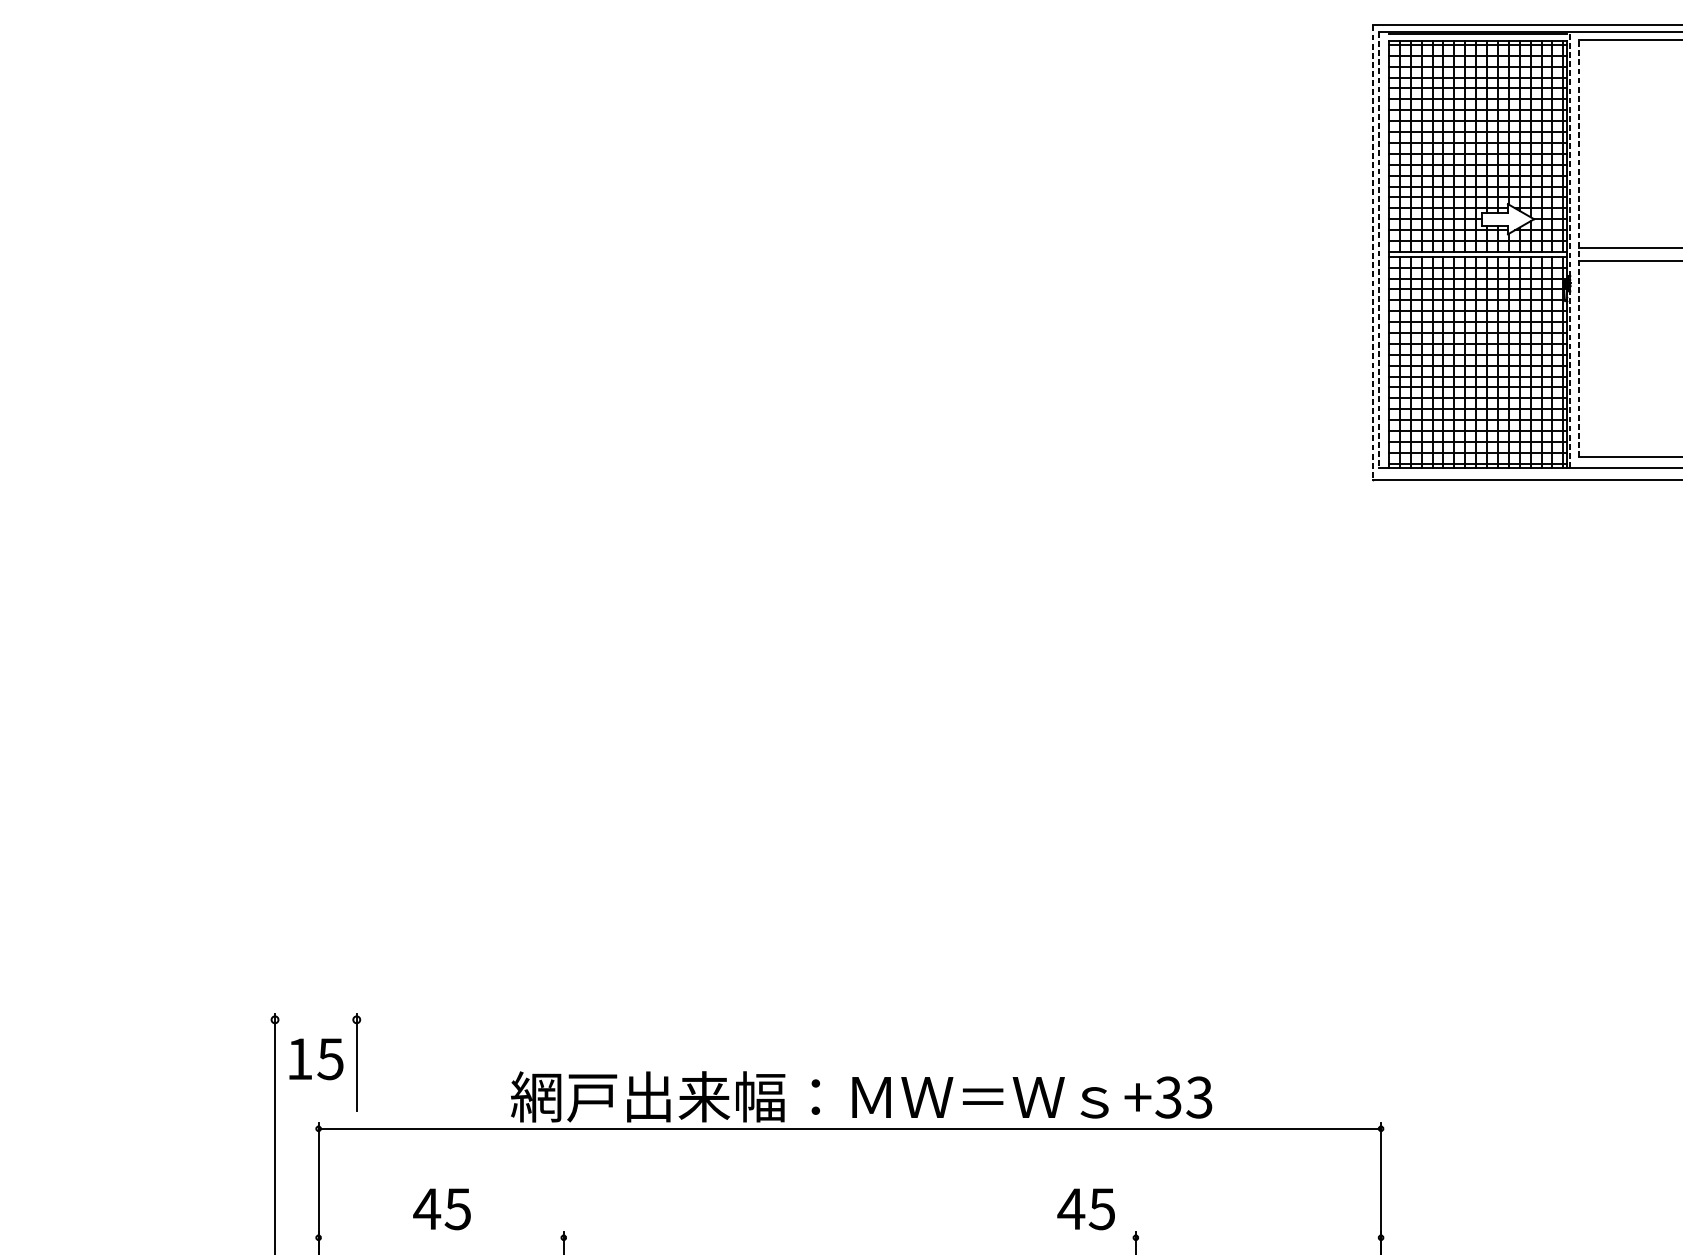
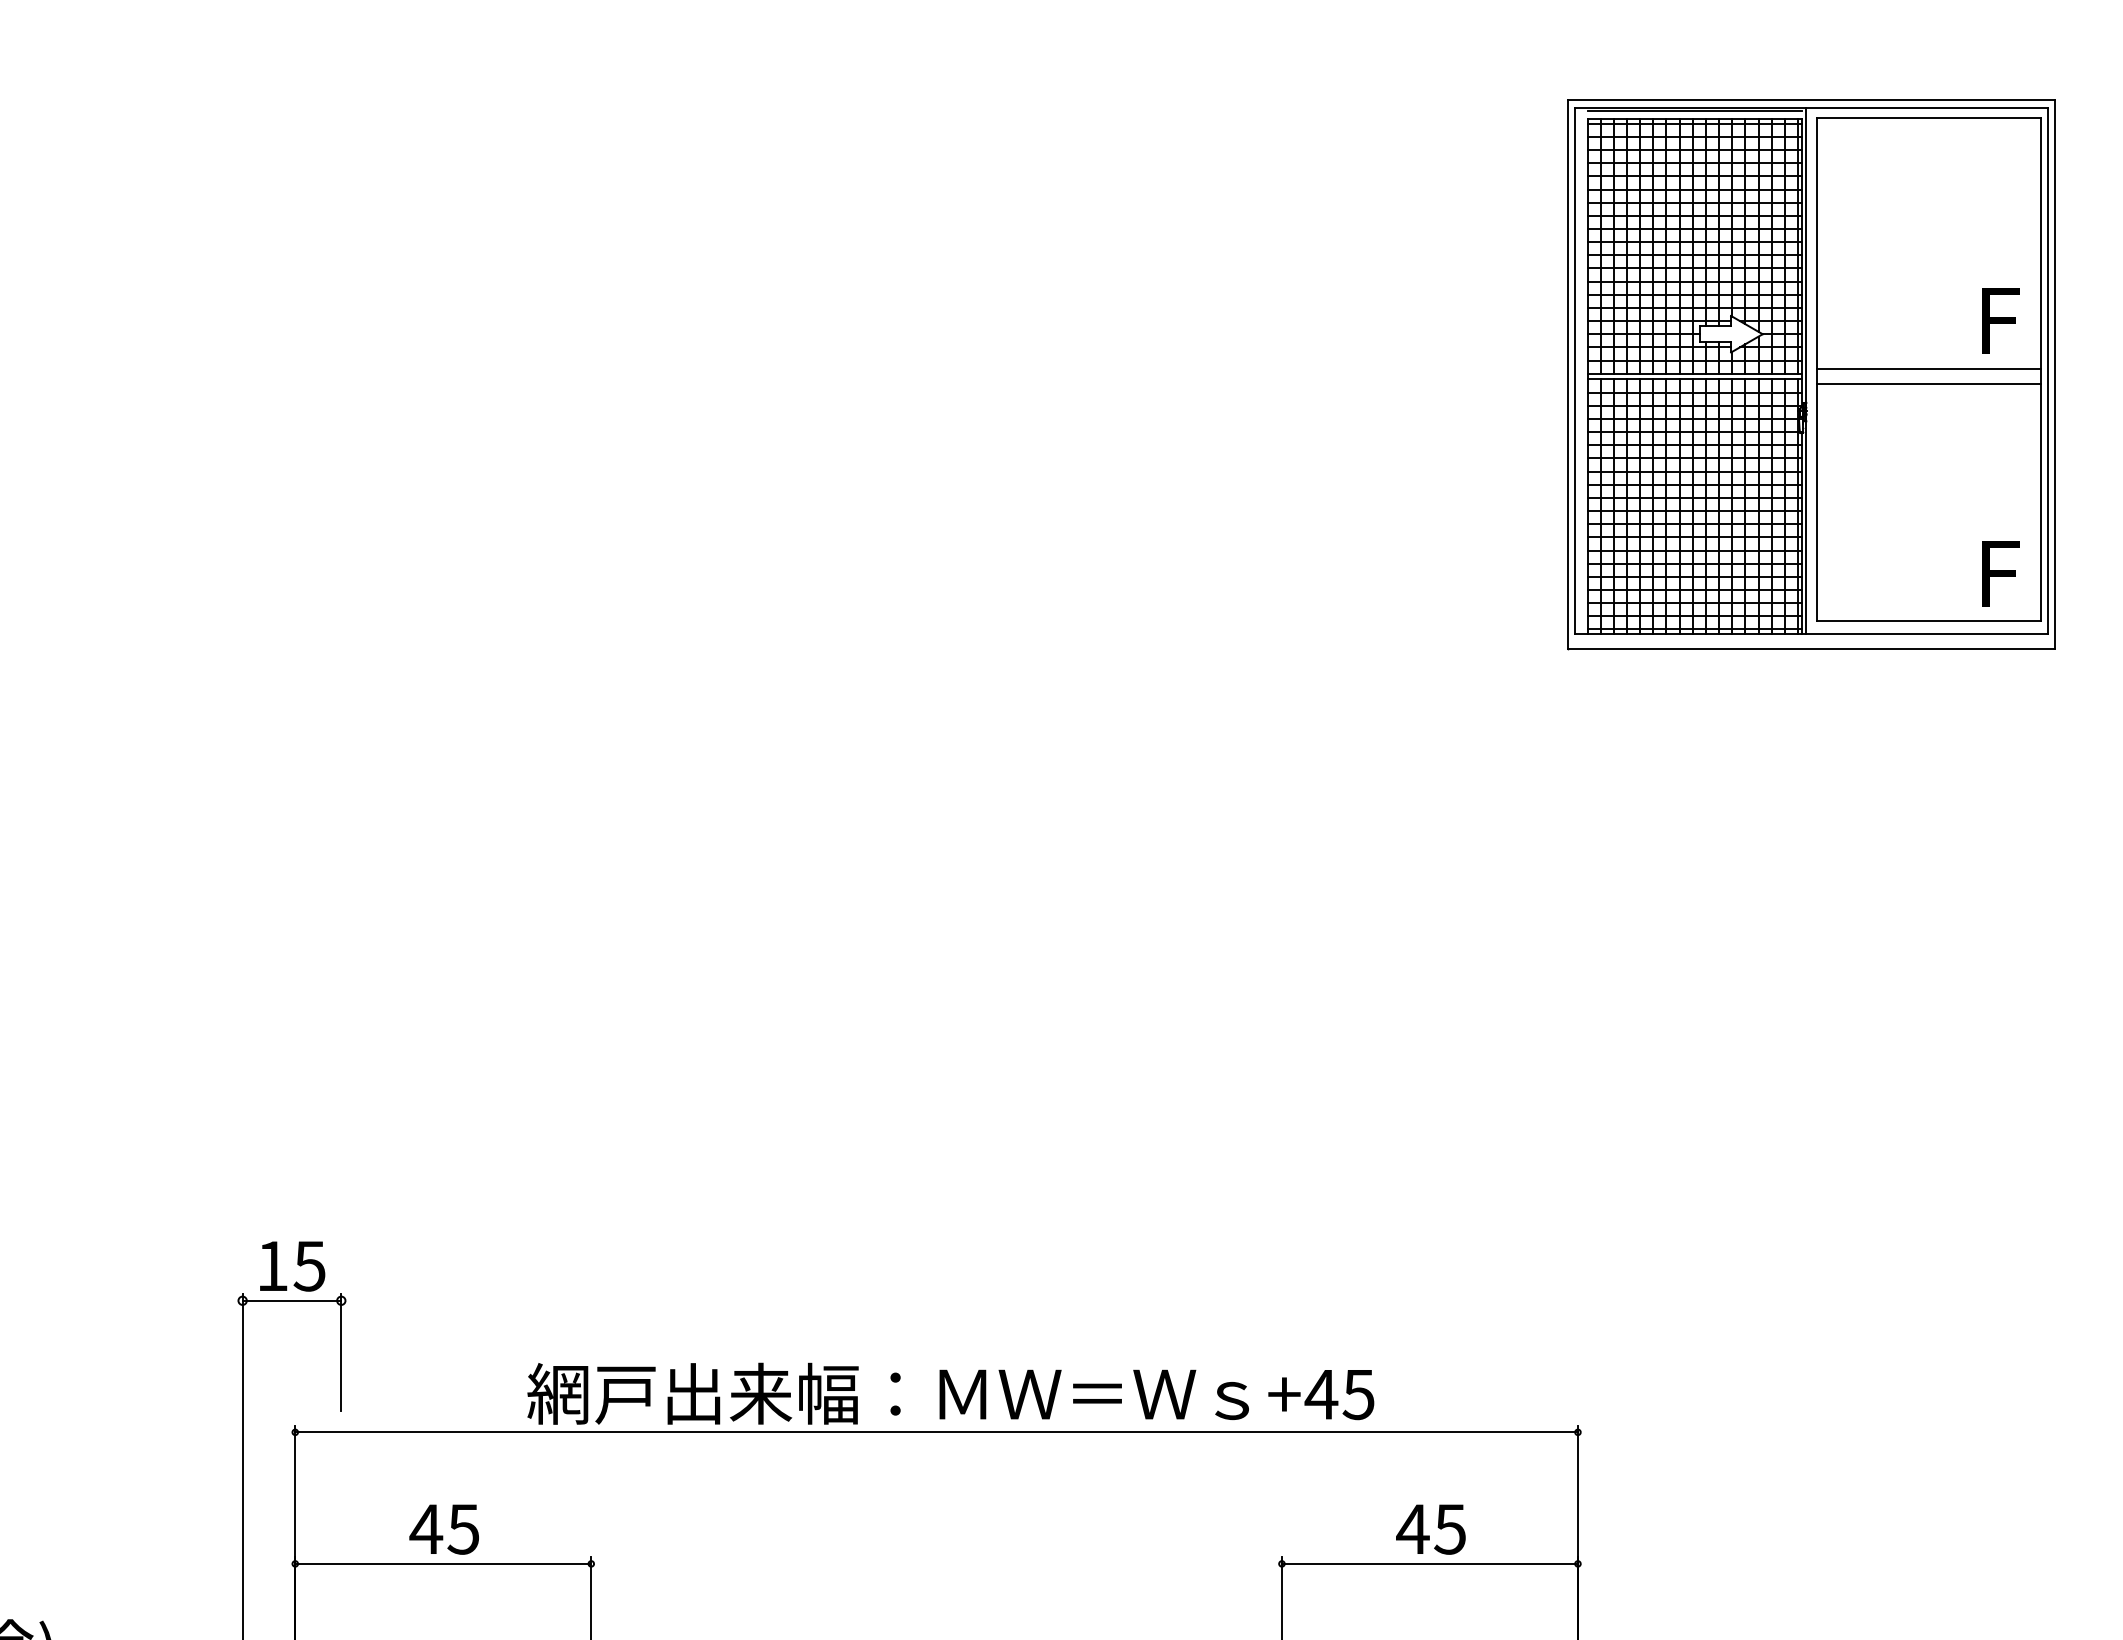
line: (1578, 248) -> (1816, 369), dashed -> solid
line: (1570, 249) -> (1806, 370), dashed -> solid
line: (1378, 250) -> (1574, 371), dashed -> solid
line: (1373, 253) -> (1568, 375), dashed -> solid
line: (315, 1019) -> (291, 1300), added
text: (316, 1059) -> (292, 1266), moved
text: (1183, 1097) -> (1339, 1394), +33 -> +45
text: (1085, 1209) -> (1430, 1529), moved
line: (441, 1237) -> (443, 1563), added
line: (1258, 1237) -> (1429, 1563), added

